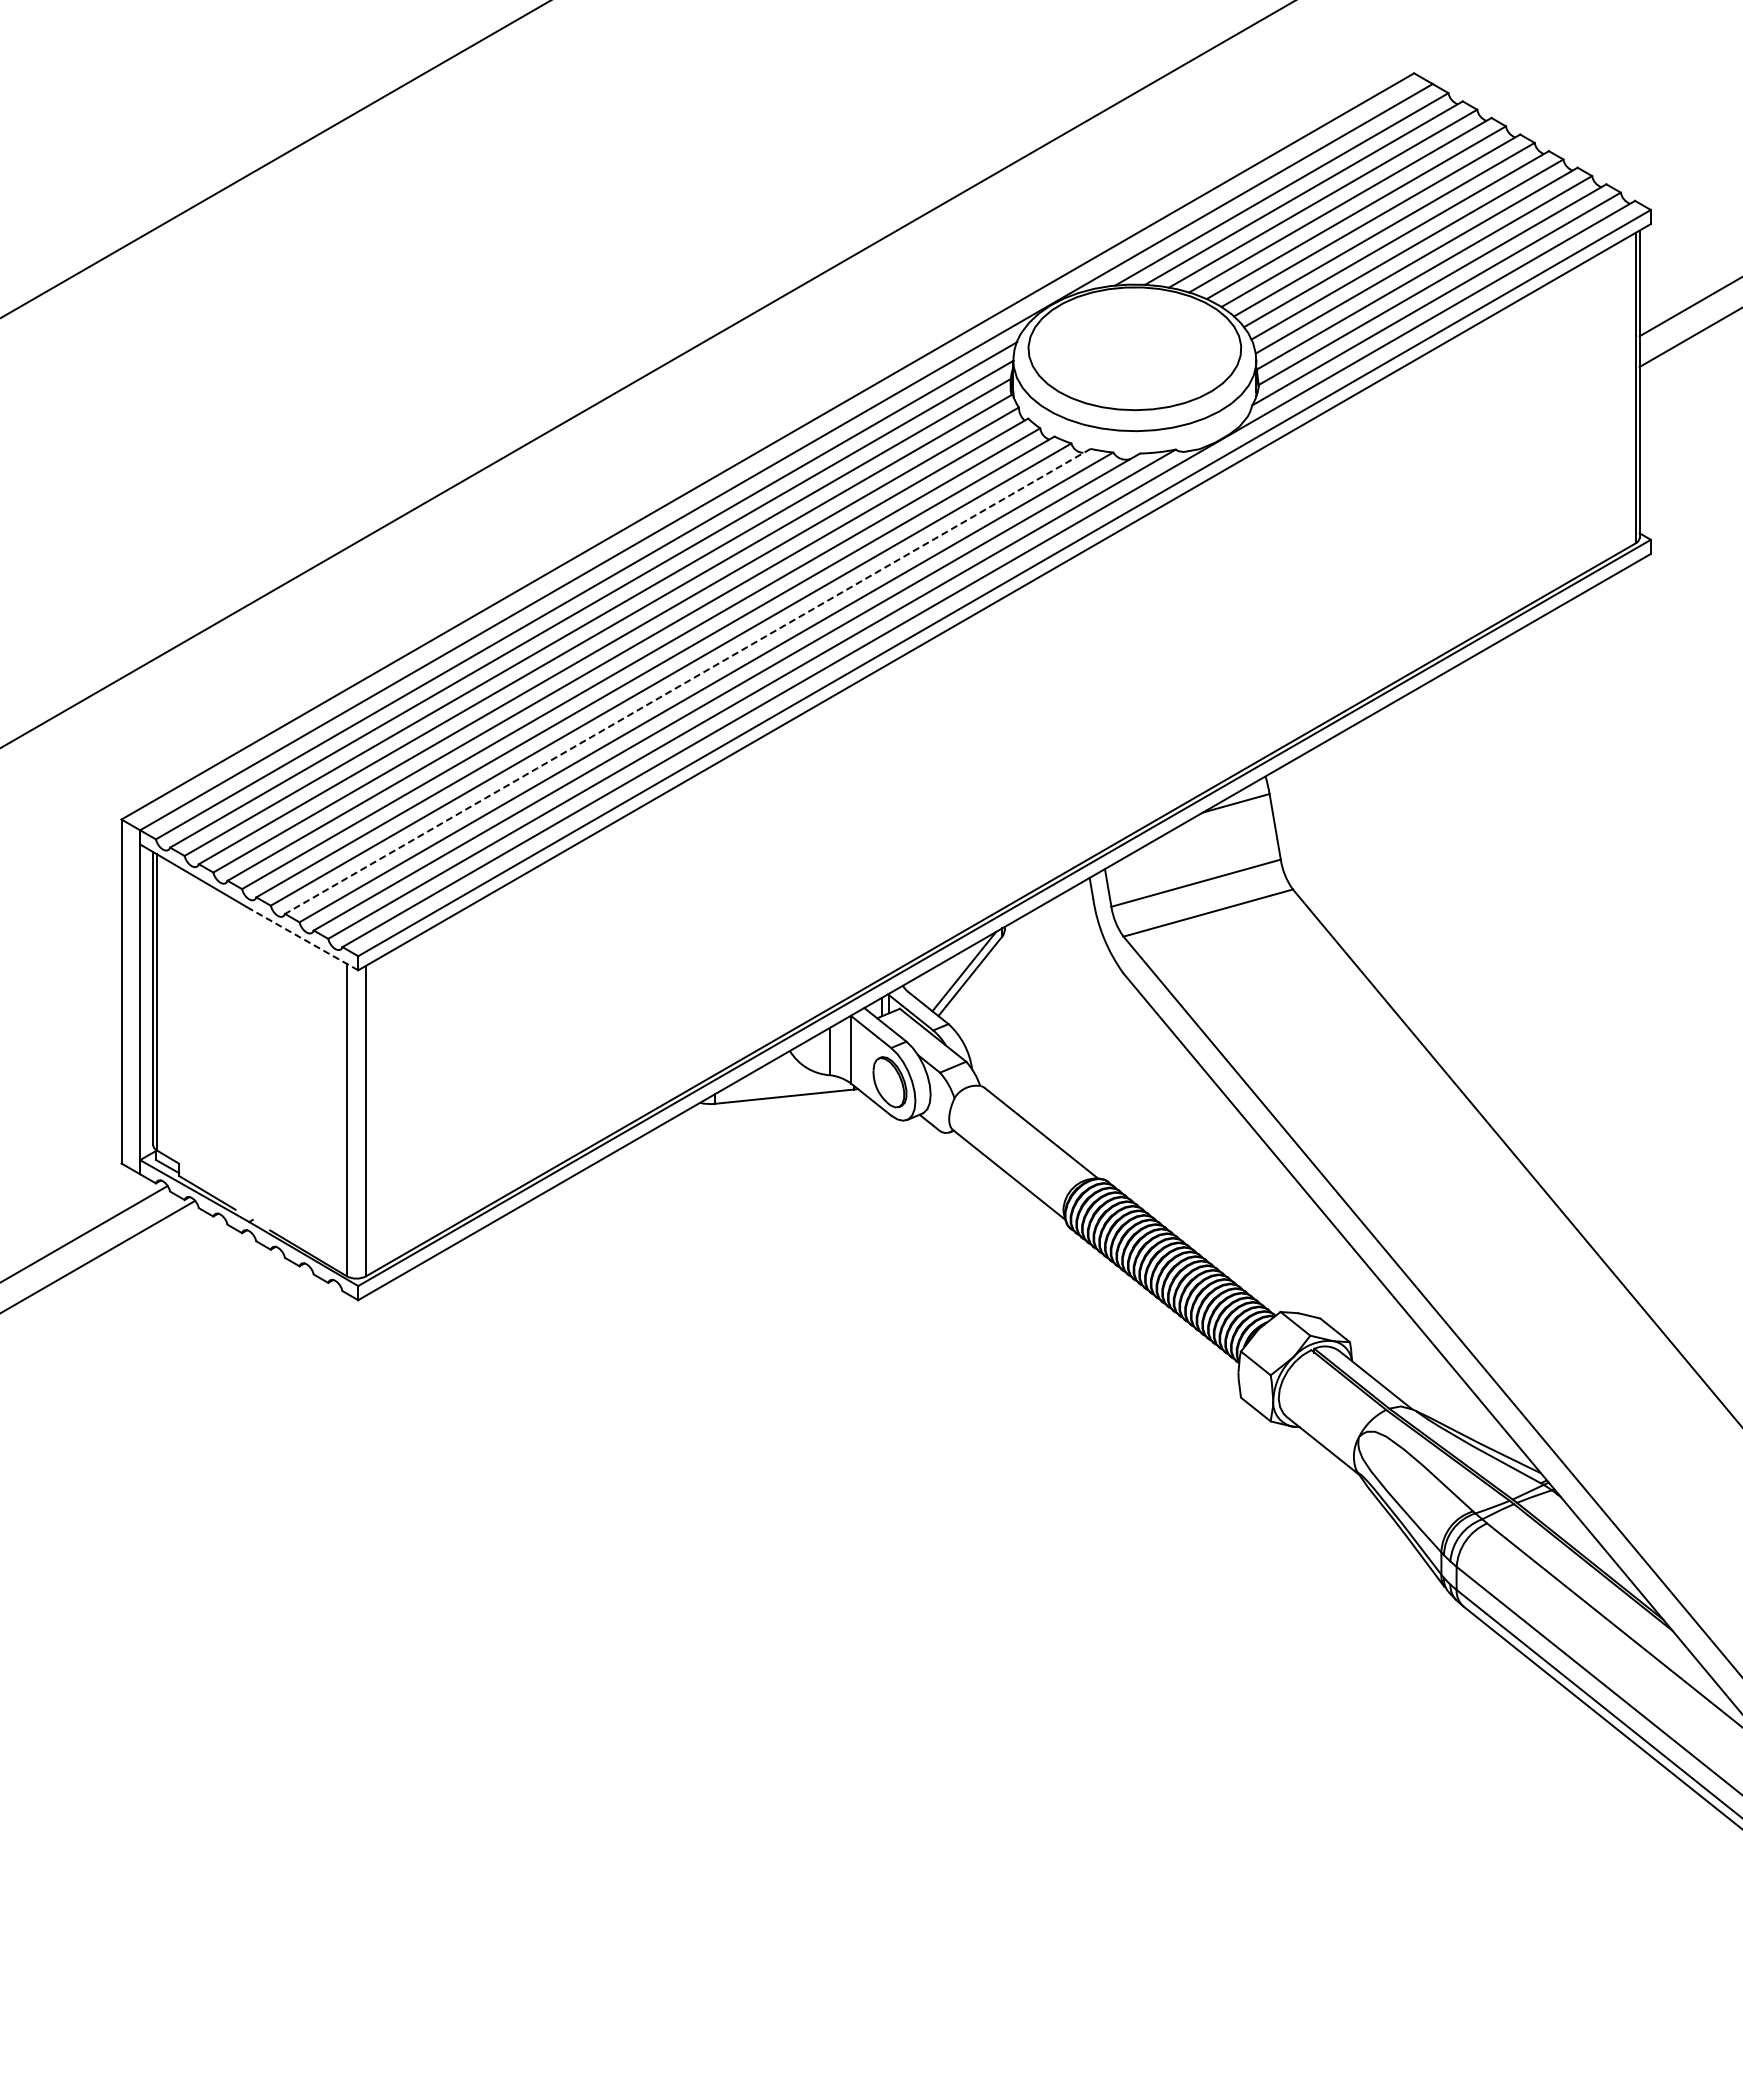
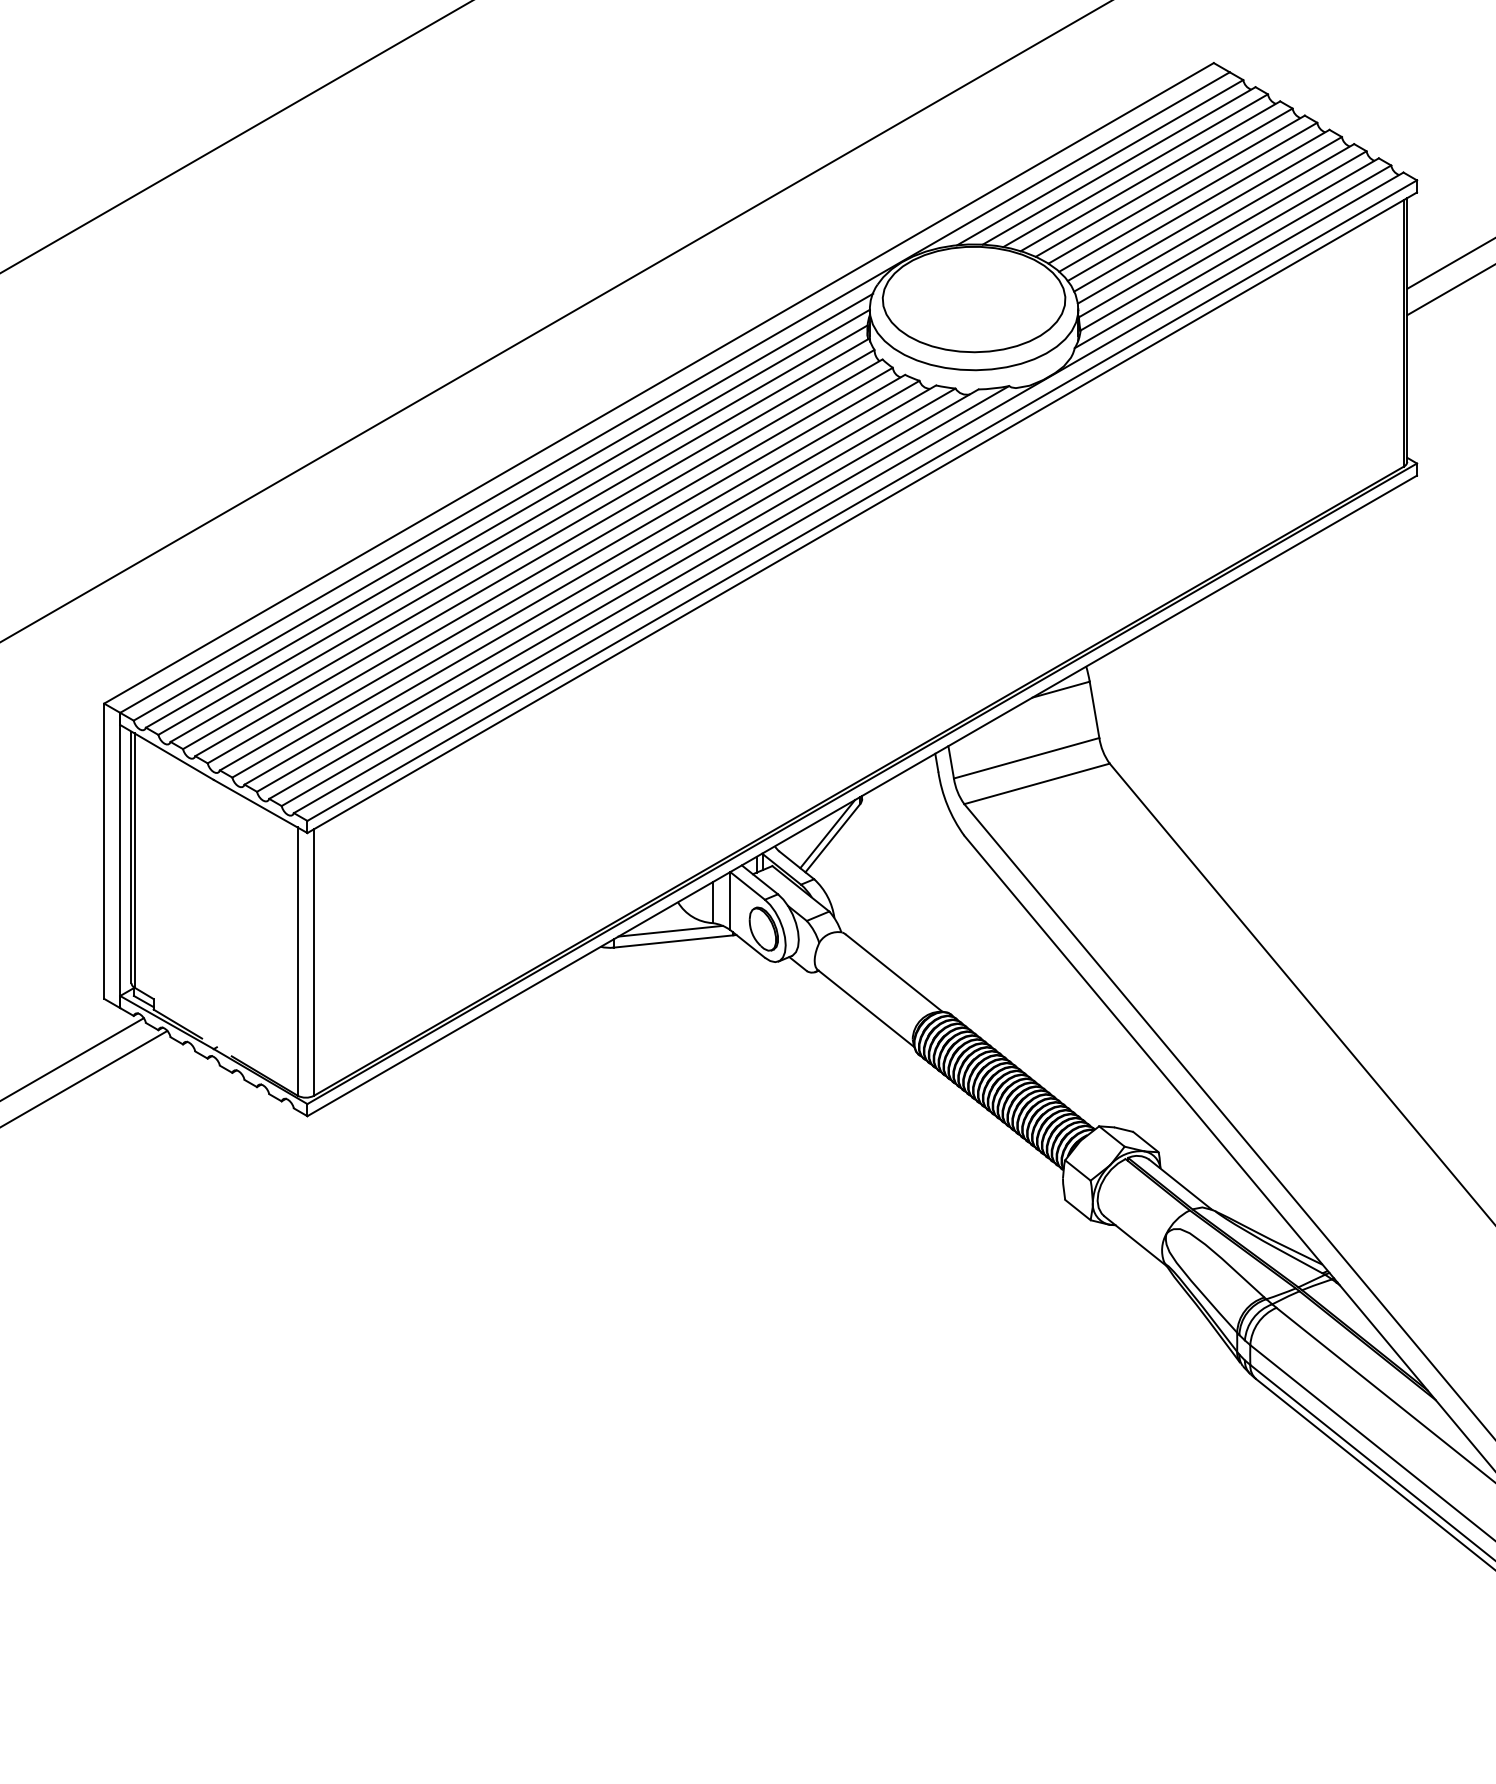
line: (687, 681) -> (590, 585), dashed -> solid
line: (303, 939) -> (260, 806), dashed -> solid
line: (781, 1084) -> (670, 931), added

